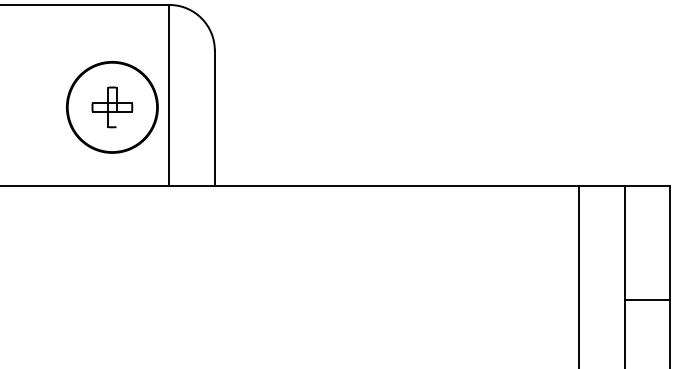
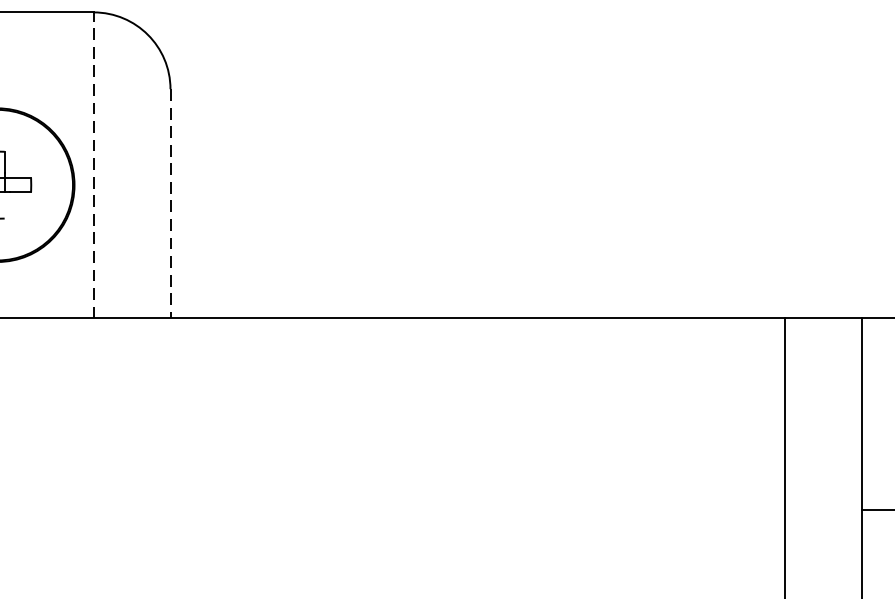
line: (169, 95) -> (94, 165), solid -> dashed
line: (214, 118) -> (169, 203), solid -> dashed

